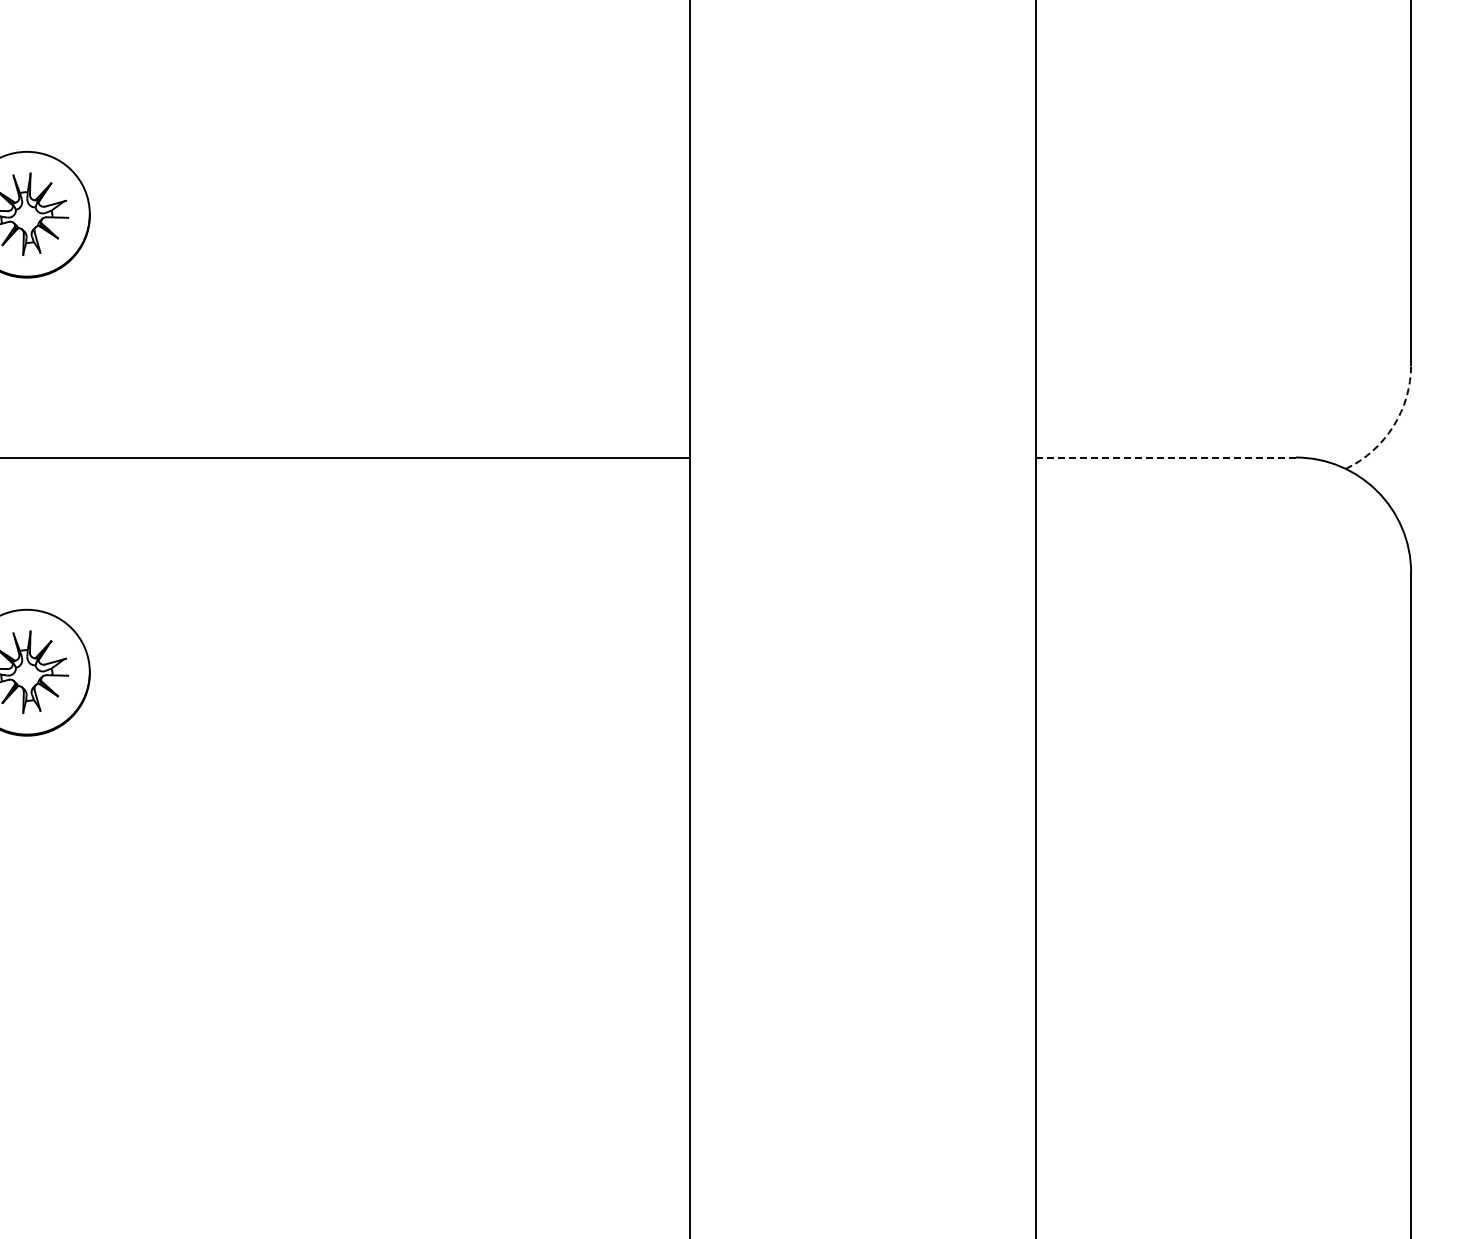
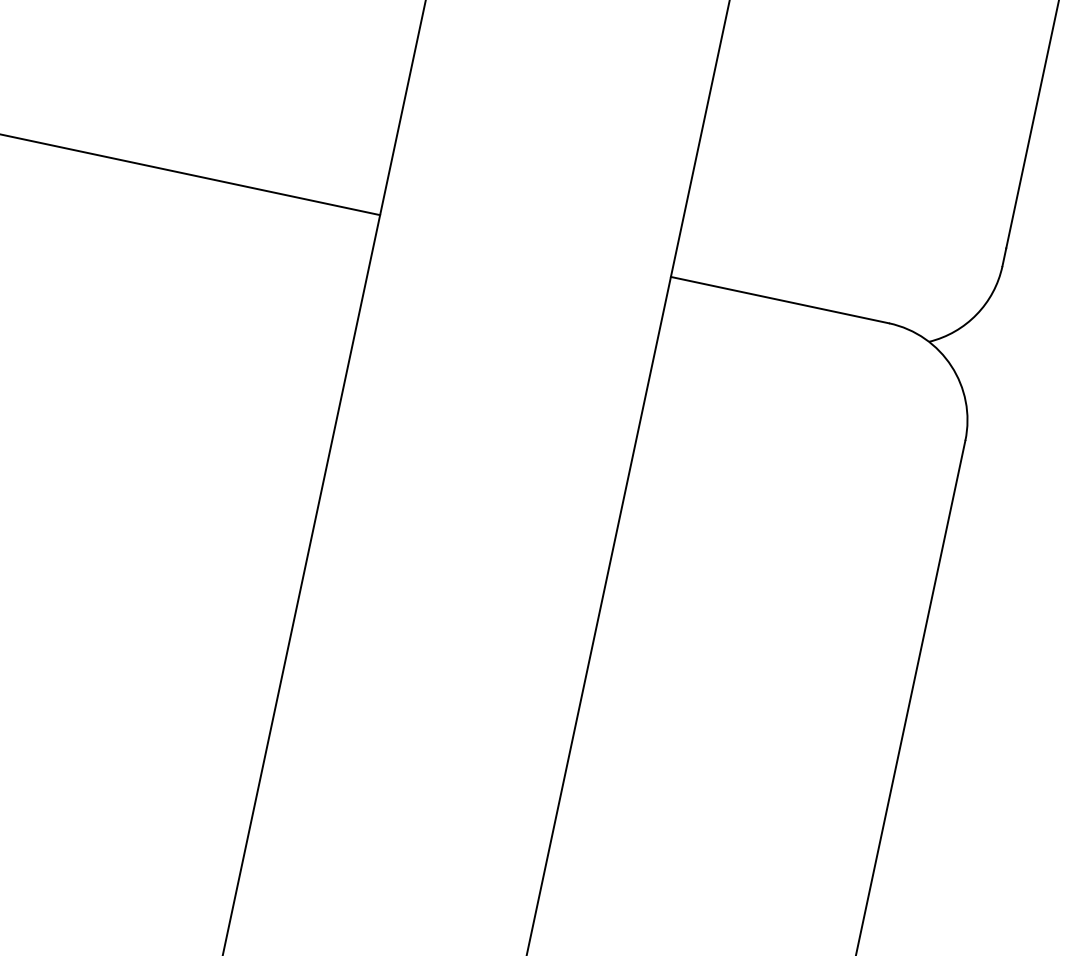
arc: (1393, 426) -> (976, 314), dashed -> solid
line: (1166, 457) -> (780, 300), dashed -> solid

